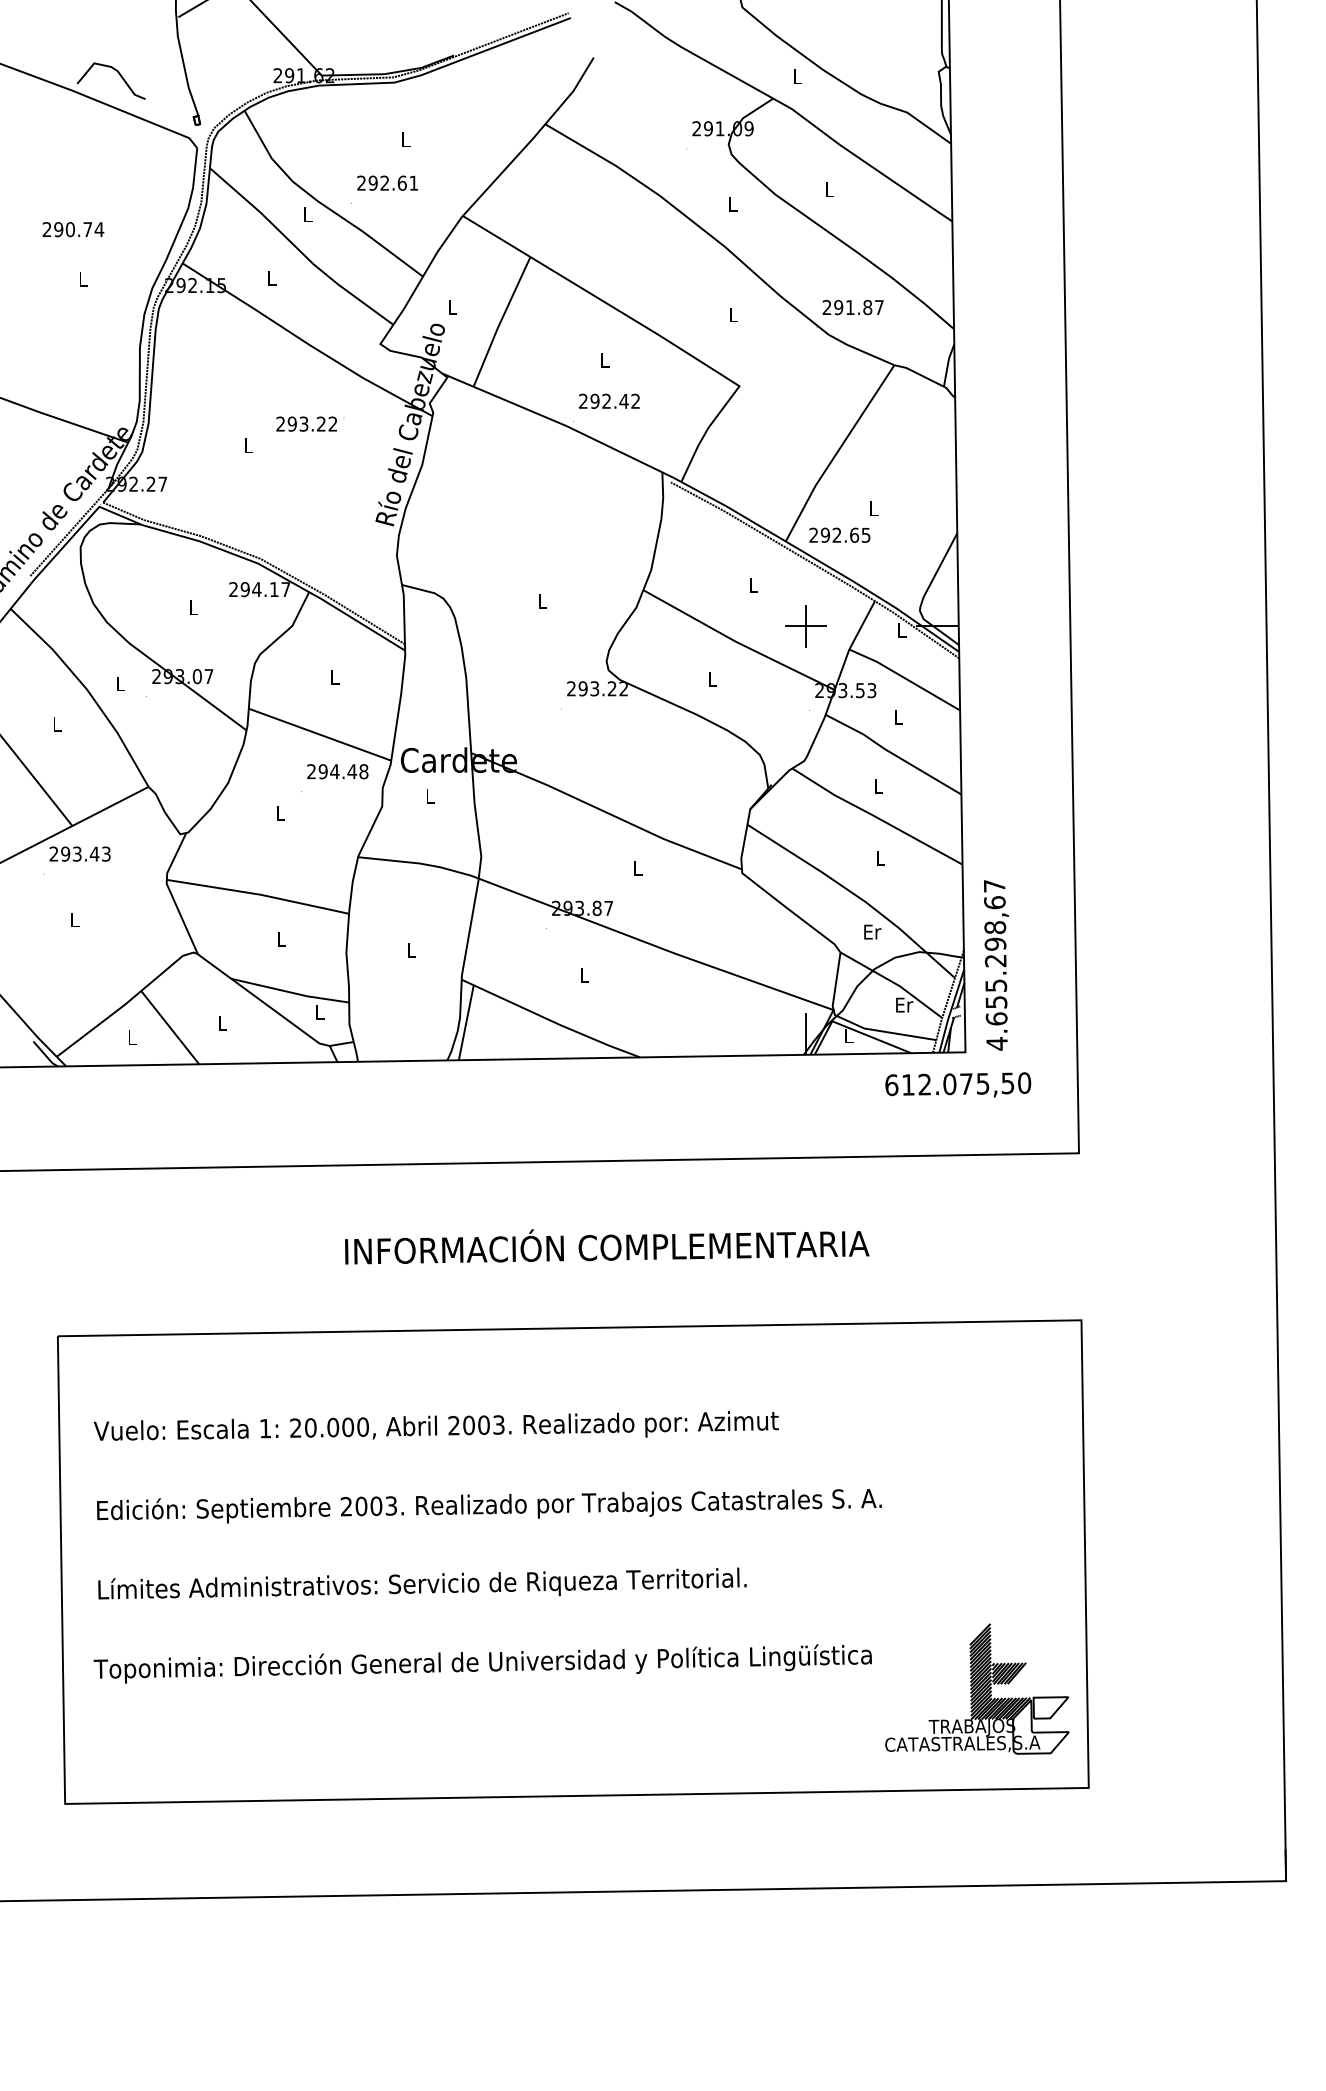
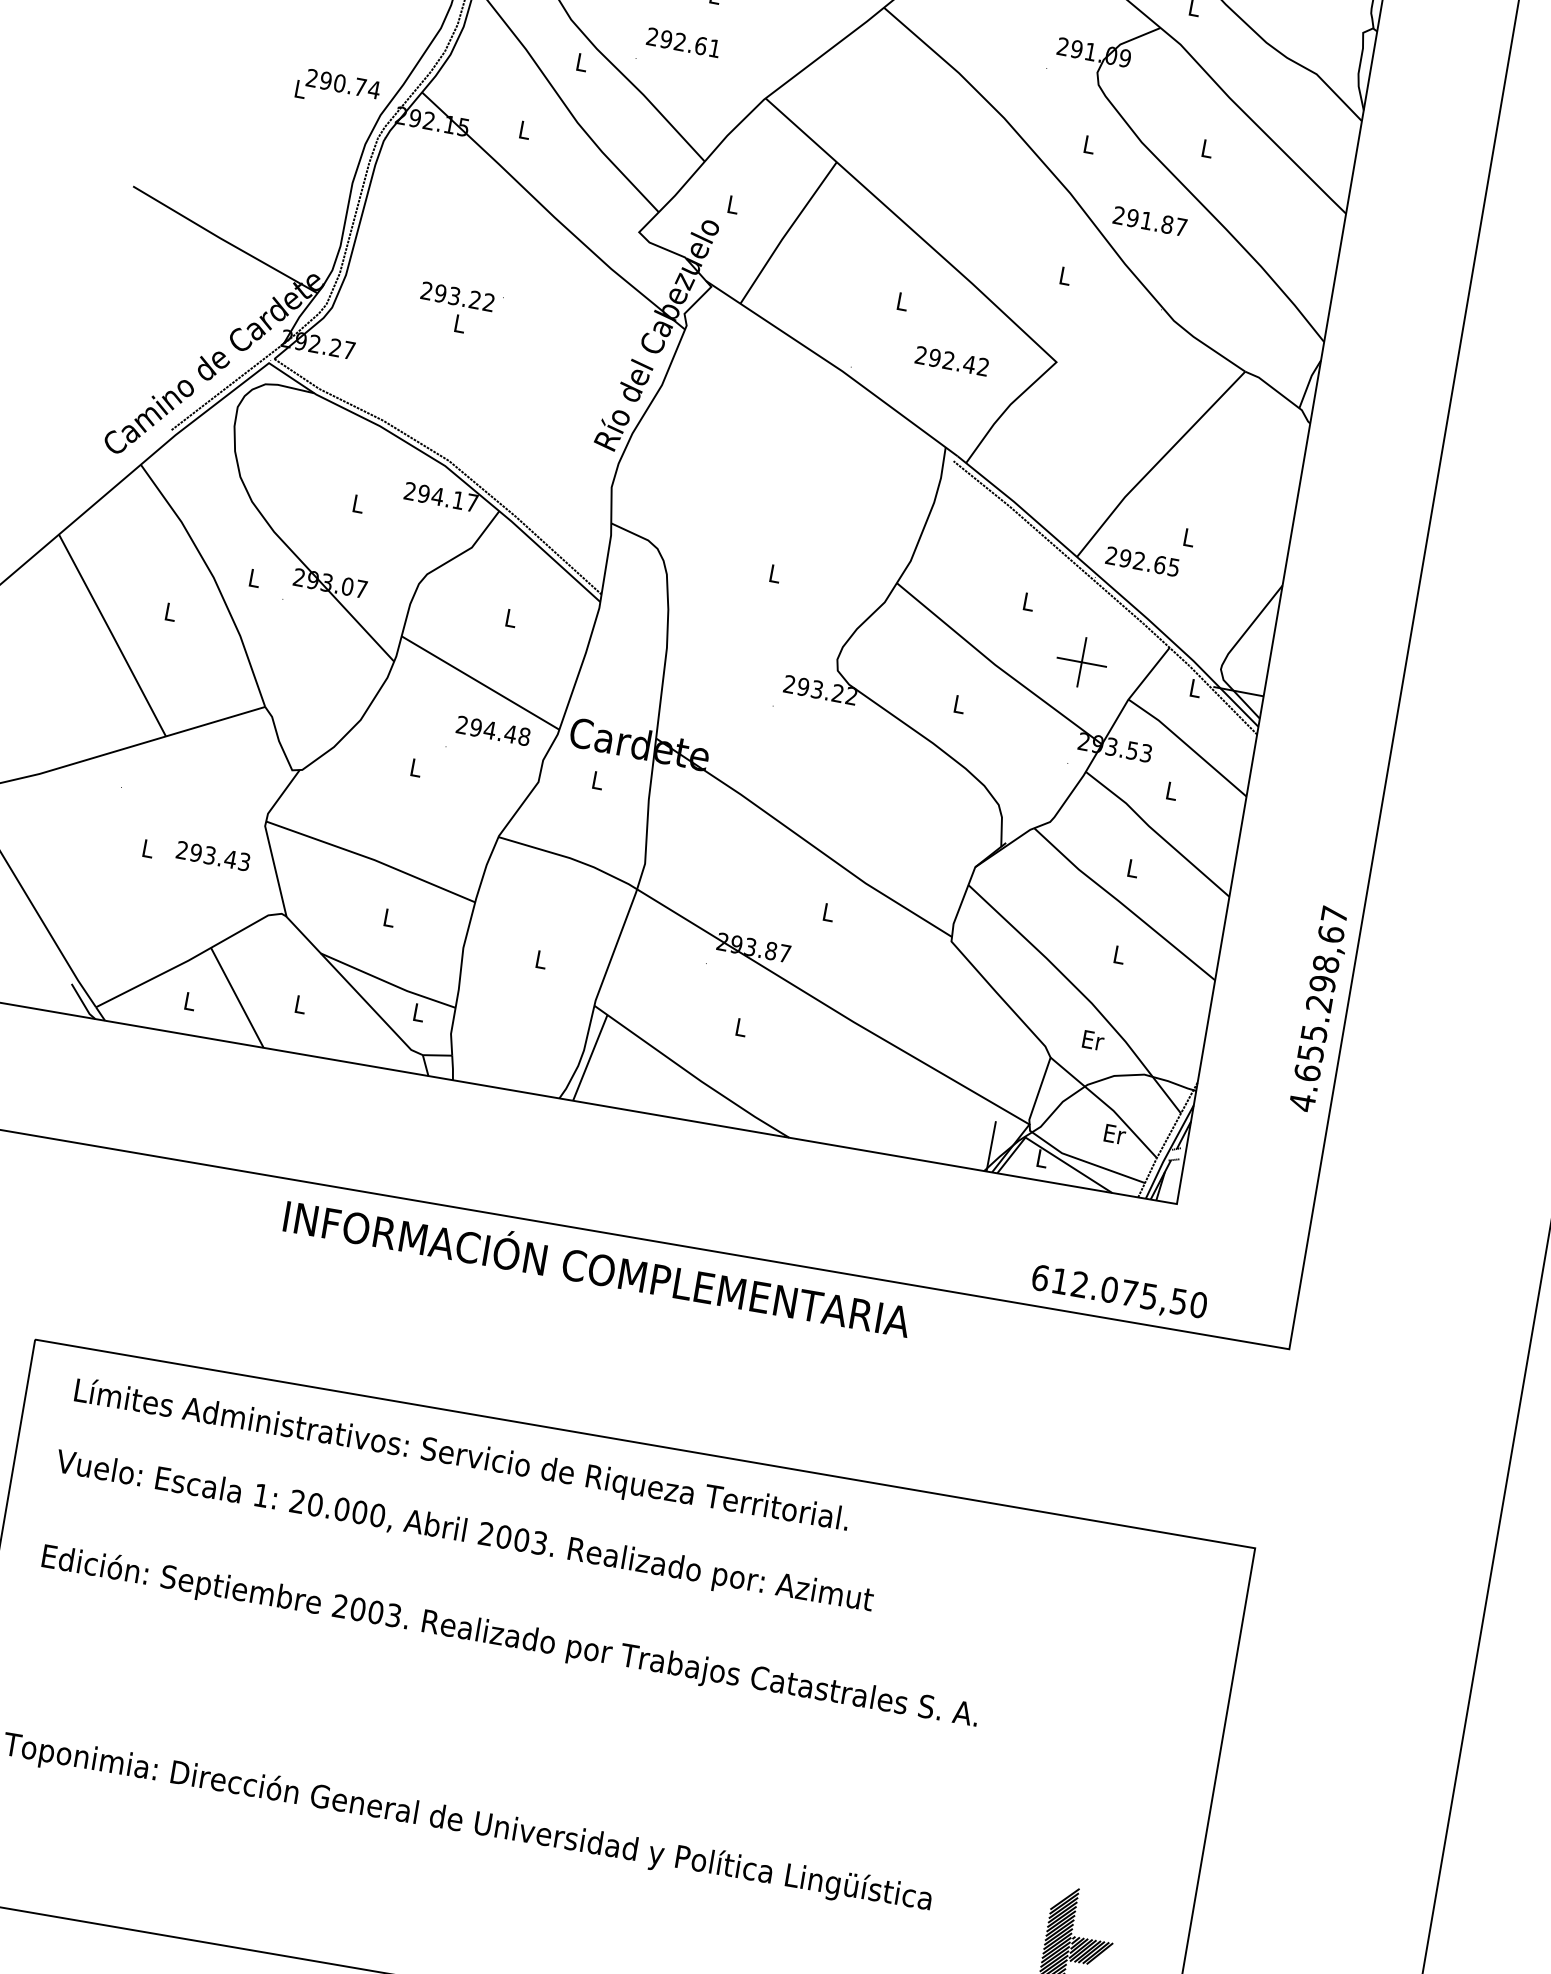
text: (73, 229) -> (343, 83), moved
text: (852, 307) -> (1149, 221), moved
text: (609, 400) -> (952, 360), moved
text: (310, 423) -> (462, 296), moved
text: (79, 853) -> (212, 855), moved
text: (996, 965) -> (1319, 1009), moved
text: (958, 1084) -> (1119, 1291), moved
text: (607, 1246) -> (597, 1268), moved
text: (422, 1583) -> (462, 1454), moved

